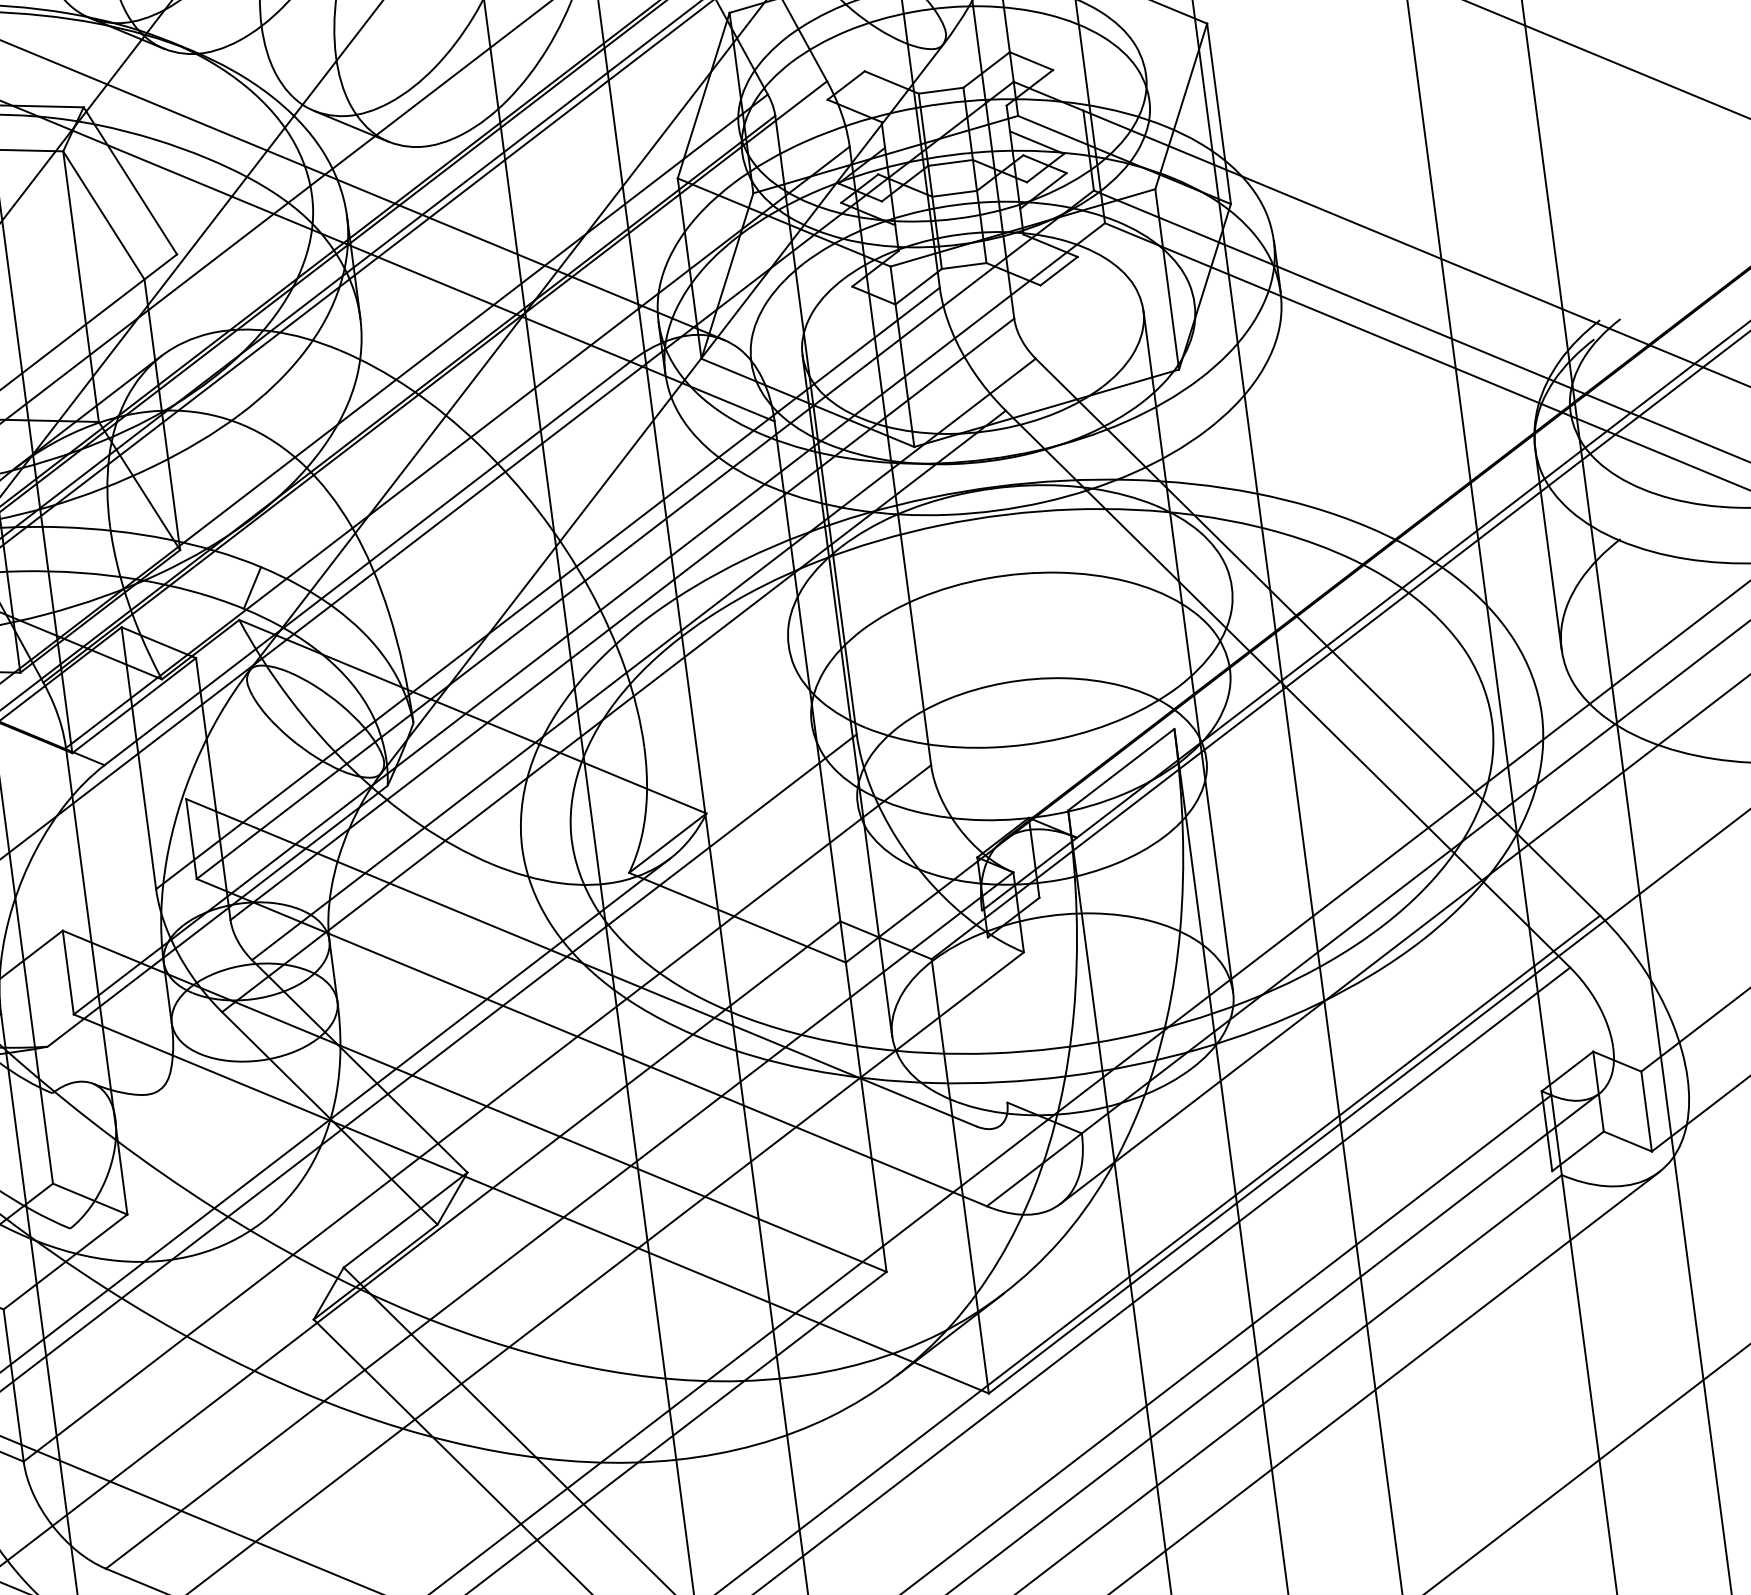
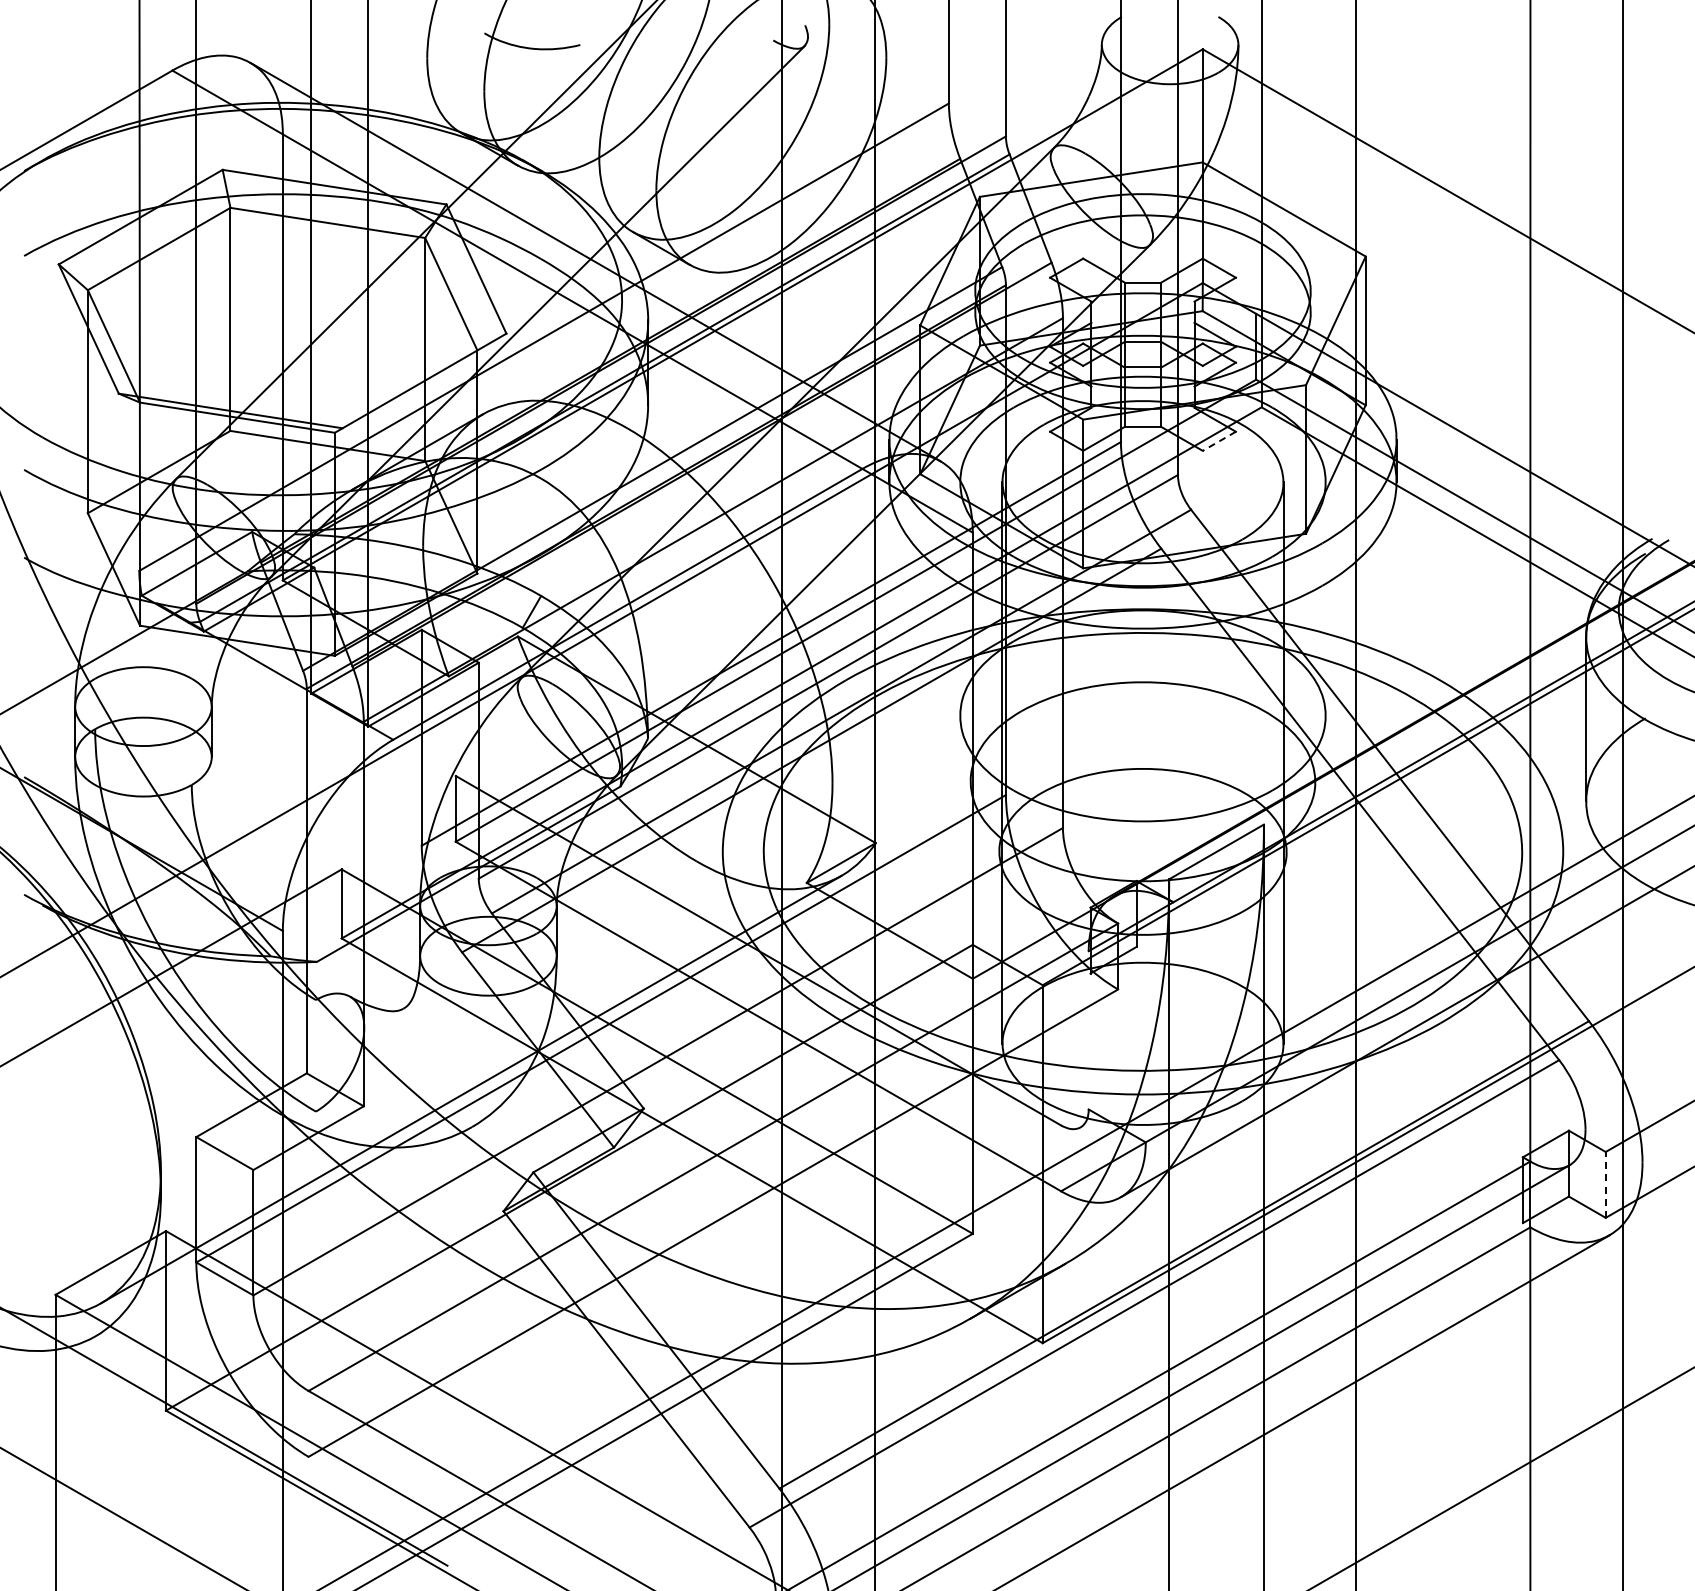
line: (1058, 271) -> (1218, 441), solid -> dashed
line: (1646, 1111) -> (1605, 1184), solid -> dashed

